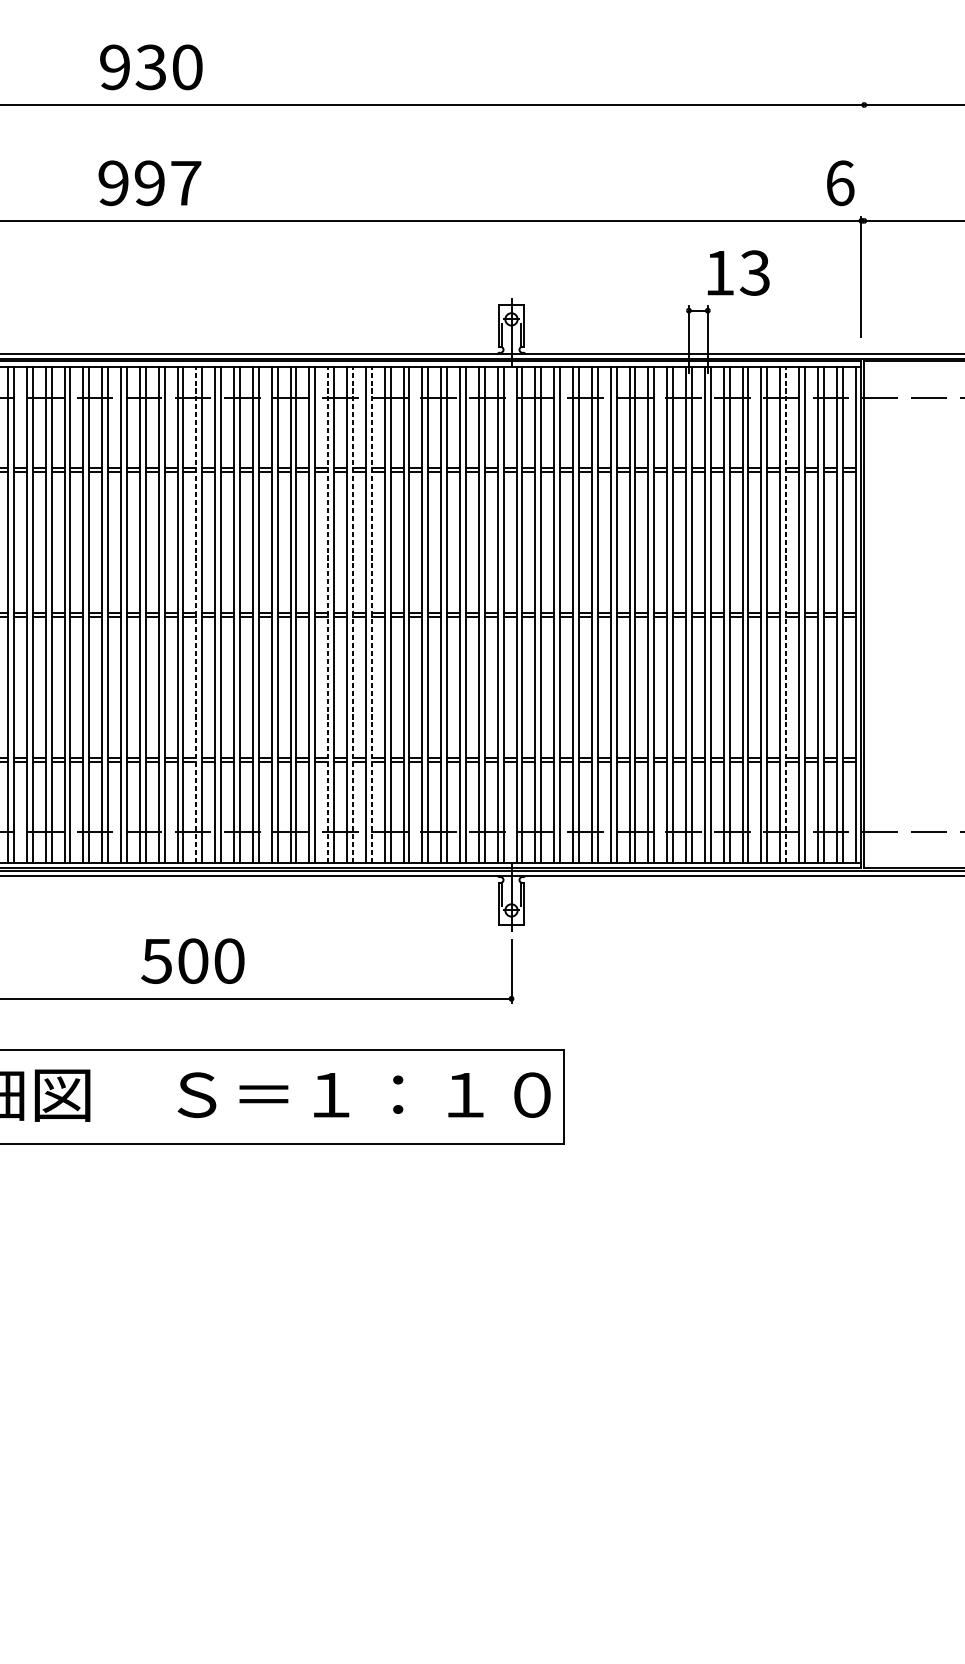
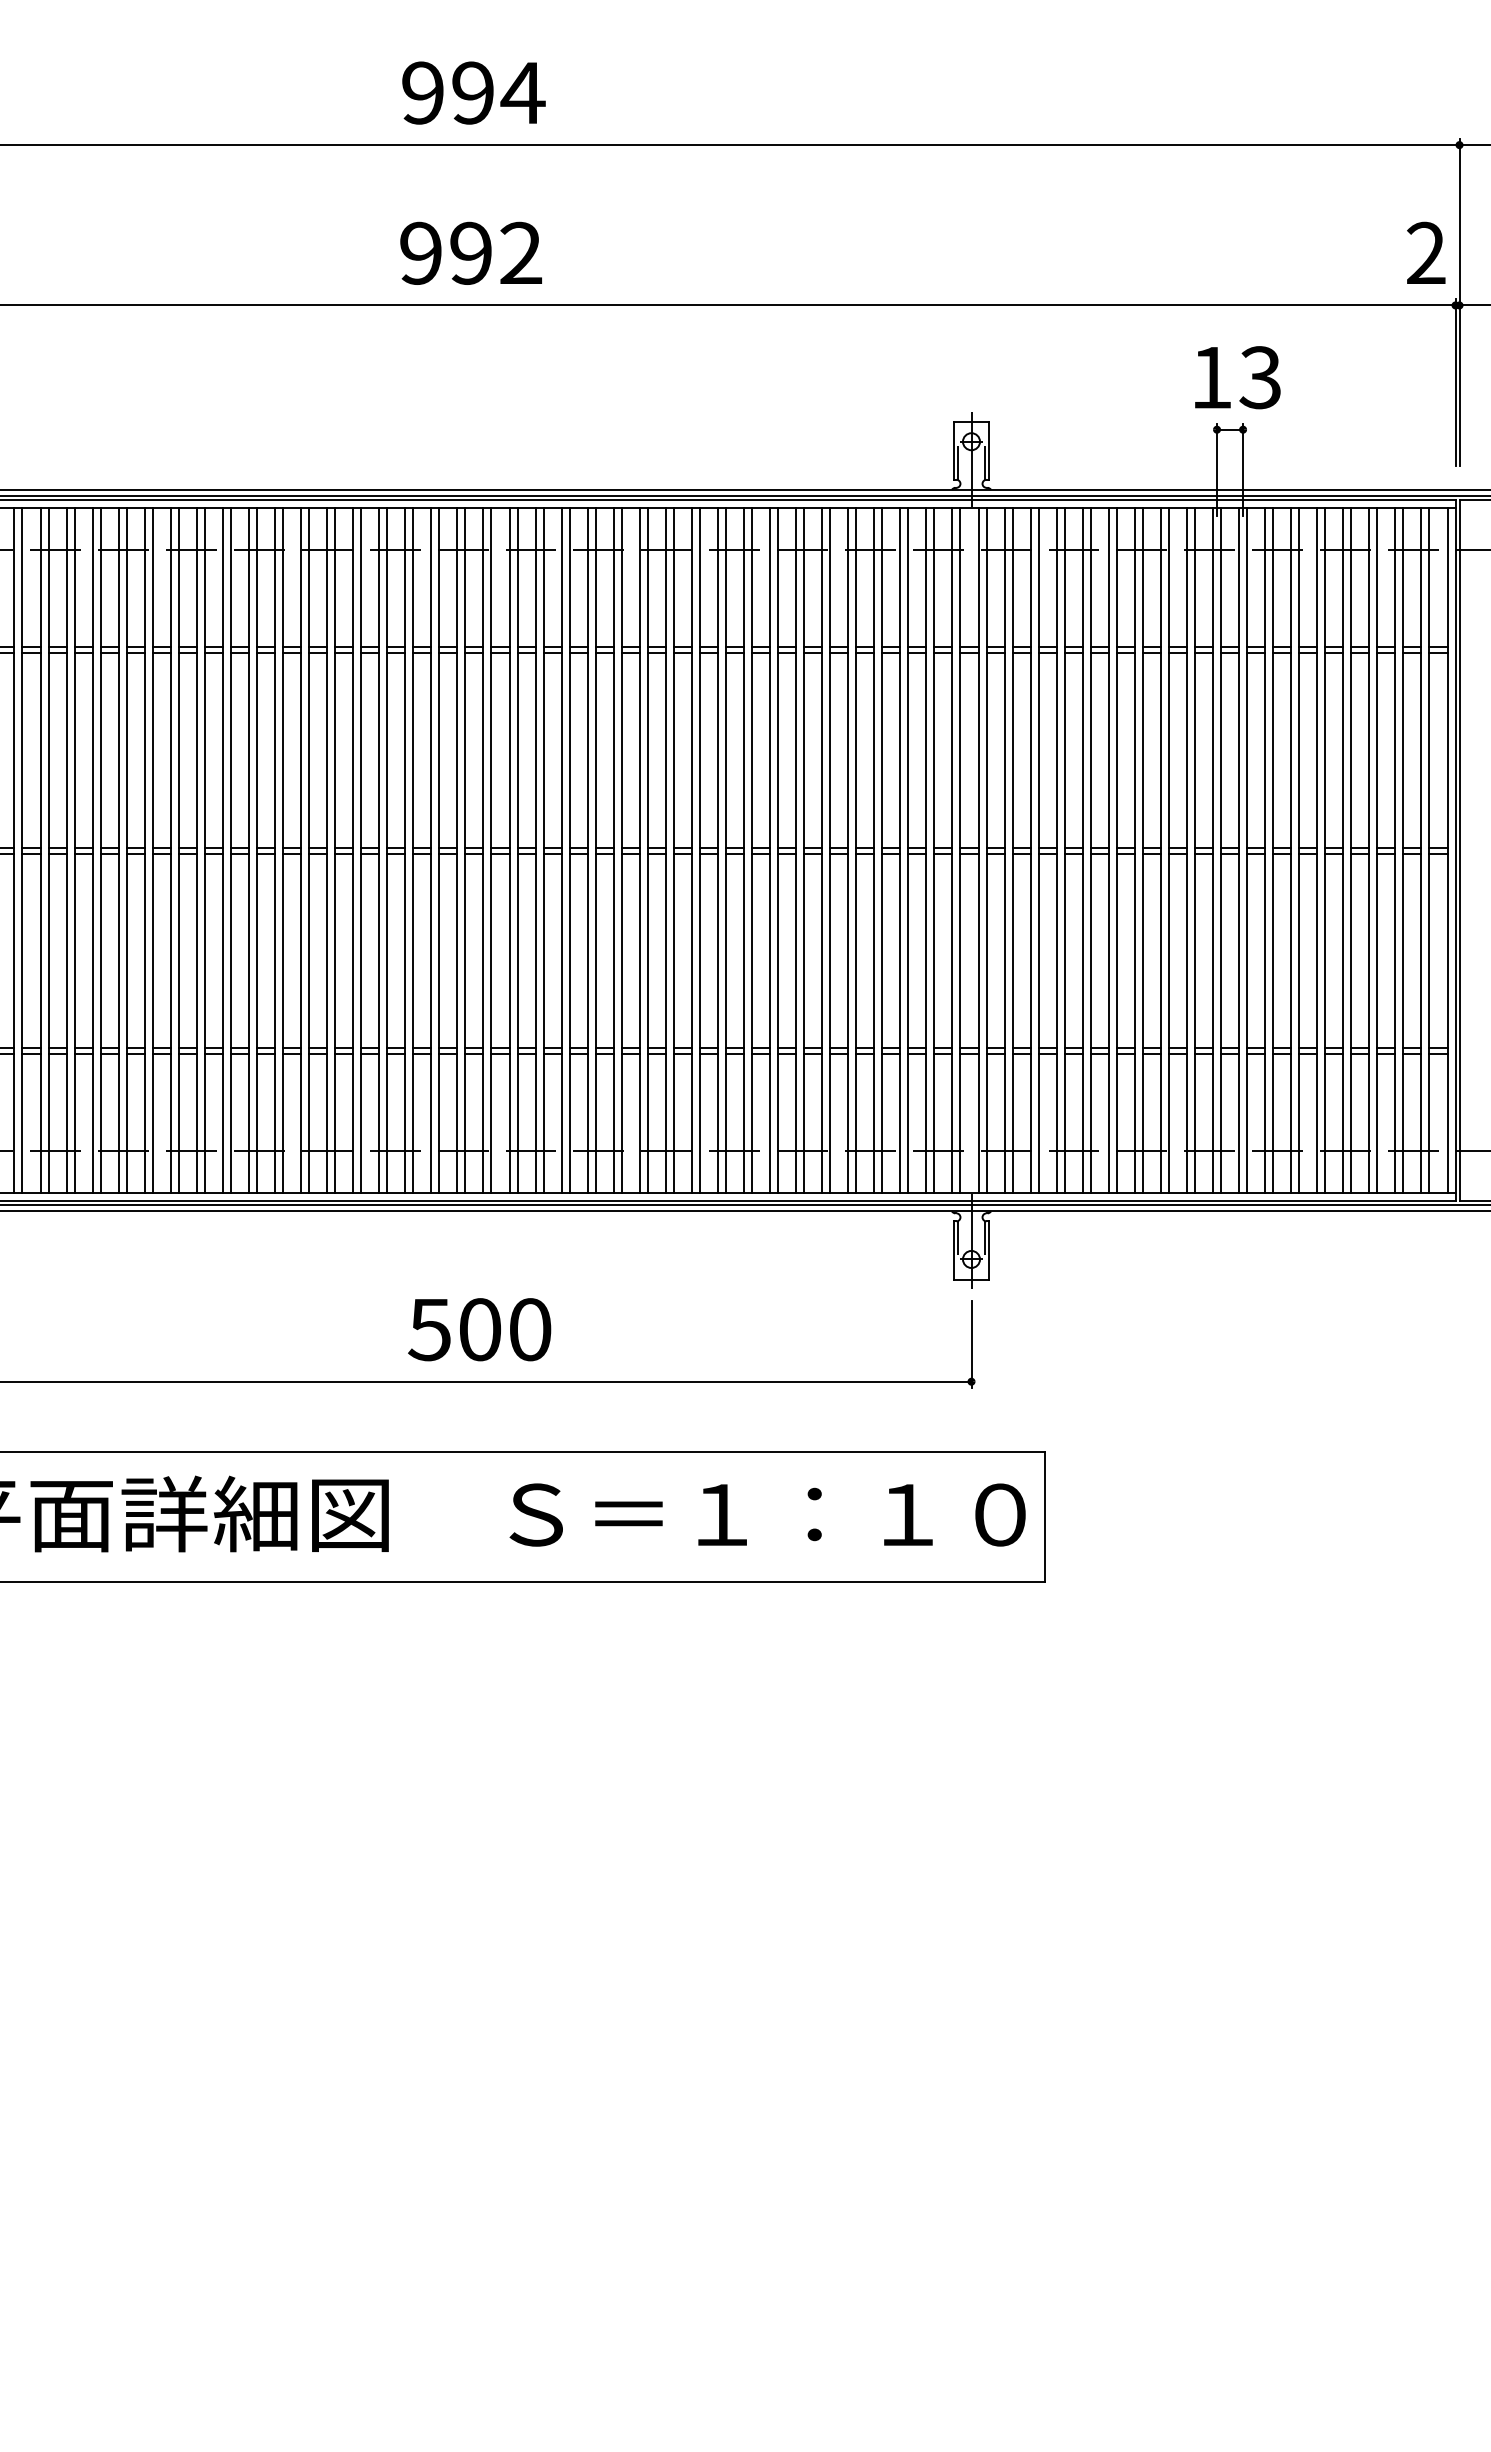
text: (169, 66) -> (498, 92), 930 -> 994
text: (186, 182) -> (521, 252), 997 -> 992
text: (840, 182) -> (1426, 252), 6 -> 2
line: (864, 218) -> (1459, 302), added
text: (738, 272) -> (1237, 377), moved
line: (196, 614) -> (535, 850), dashed -> solid
line: (327, 614) -> (717, 850), dashed -> solid
line: (353, 614) -> (752, 850), dashed -> solid
line: (372, 614) -> (778, 850), dashed -> solid
line: (786, 614) -> (1351, 850), dashed -> solid
text: (192, 961) -> (479, 1329), moved

